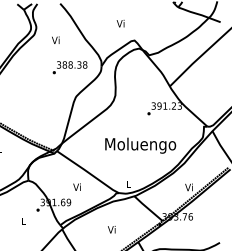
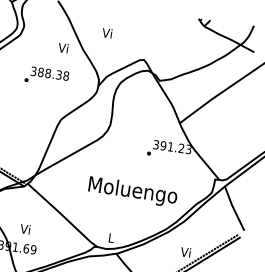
text: (120, 23) -> (107, 33), moved
text: (55, 39) -> (63, 47), moved
text: (69, 67) -> (46, 76), moved
text: (76, 186) -> (24, 228), moved

